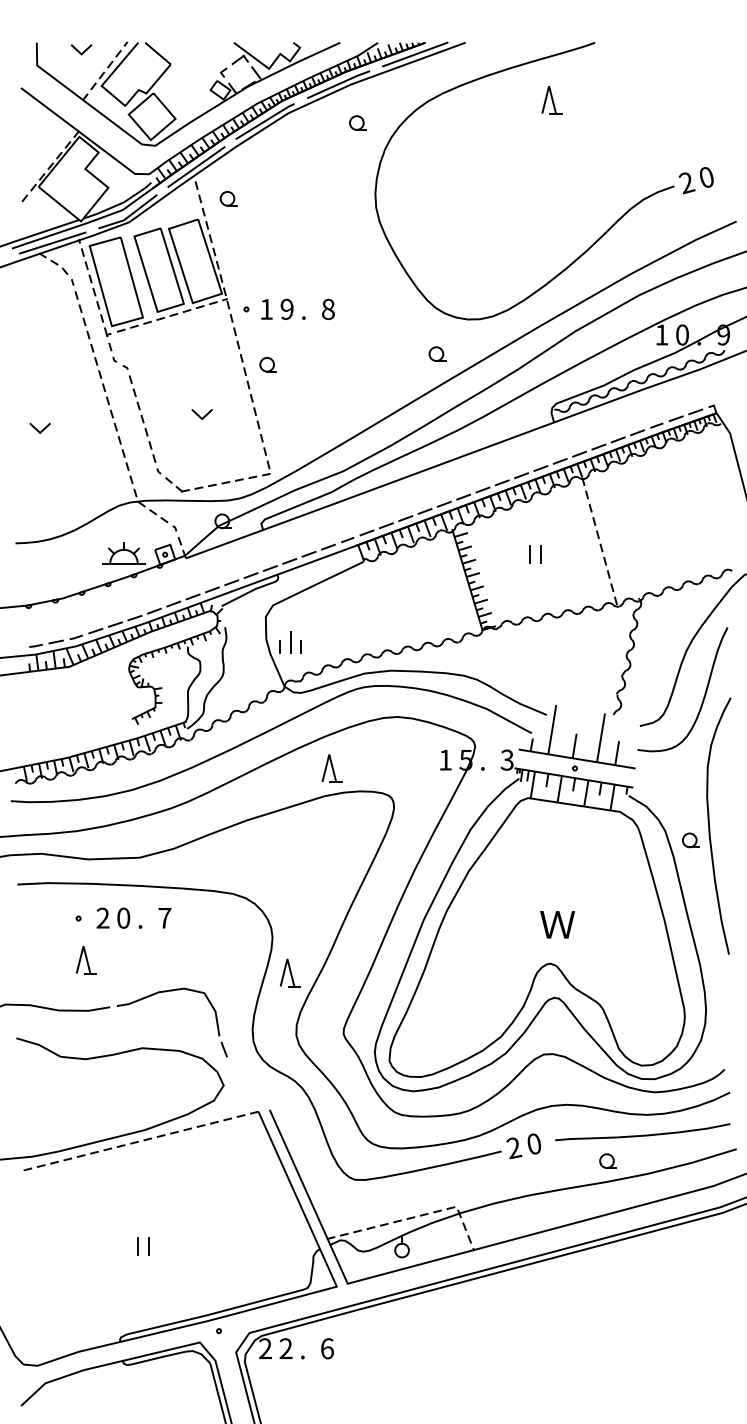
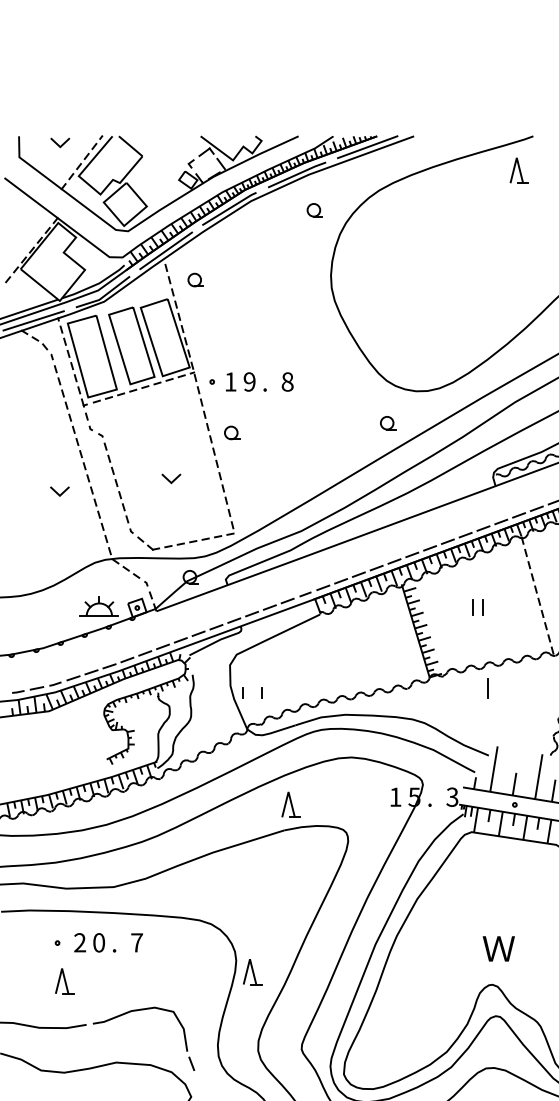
part: (551, 100) -> (519, 171), moved
line: (37, 429) -> (57, 492), moved
line: (290, 642) -> (487, 688), moved
part: (289, 972) -> (251, 971), moved

